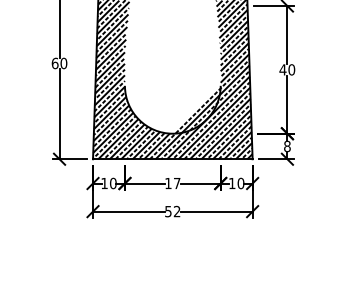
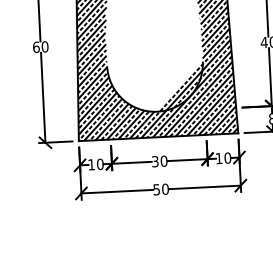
text: (172, 183) -> (159, 161), 17 -> 30
text: (176, 211) -> (164, 189), 52 -> 50

